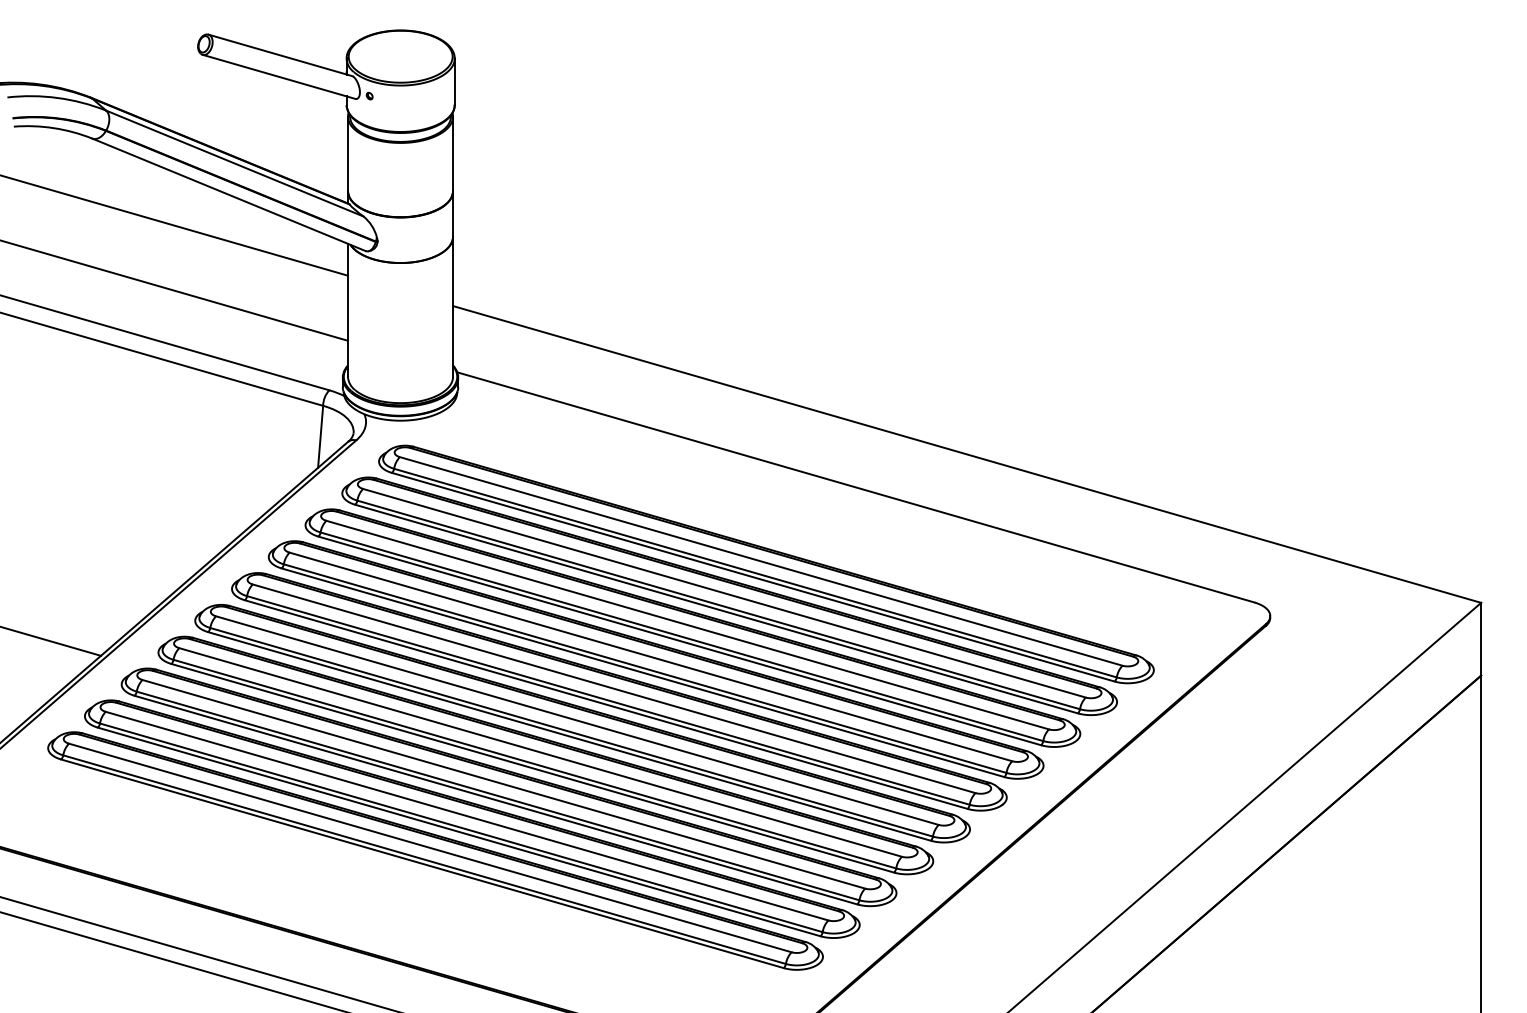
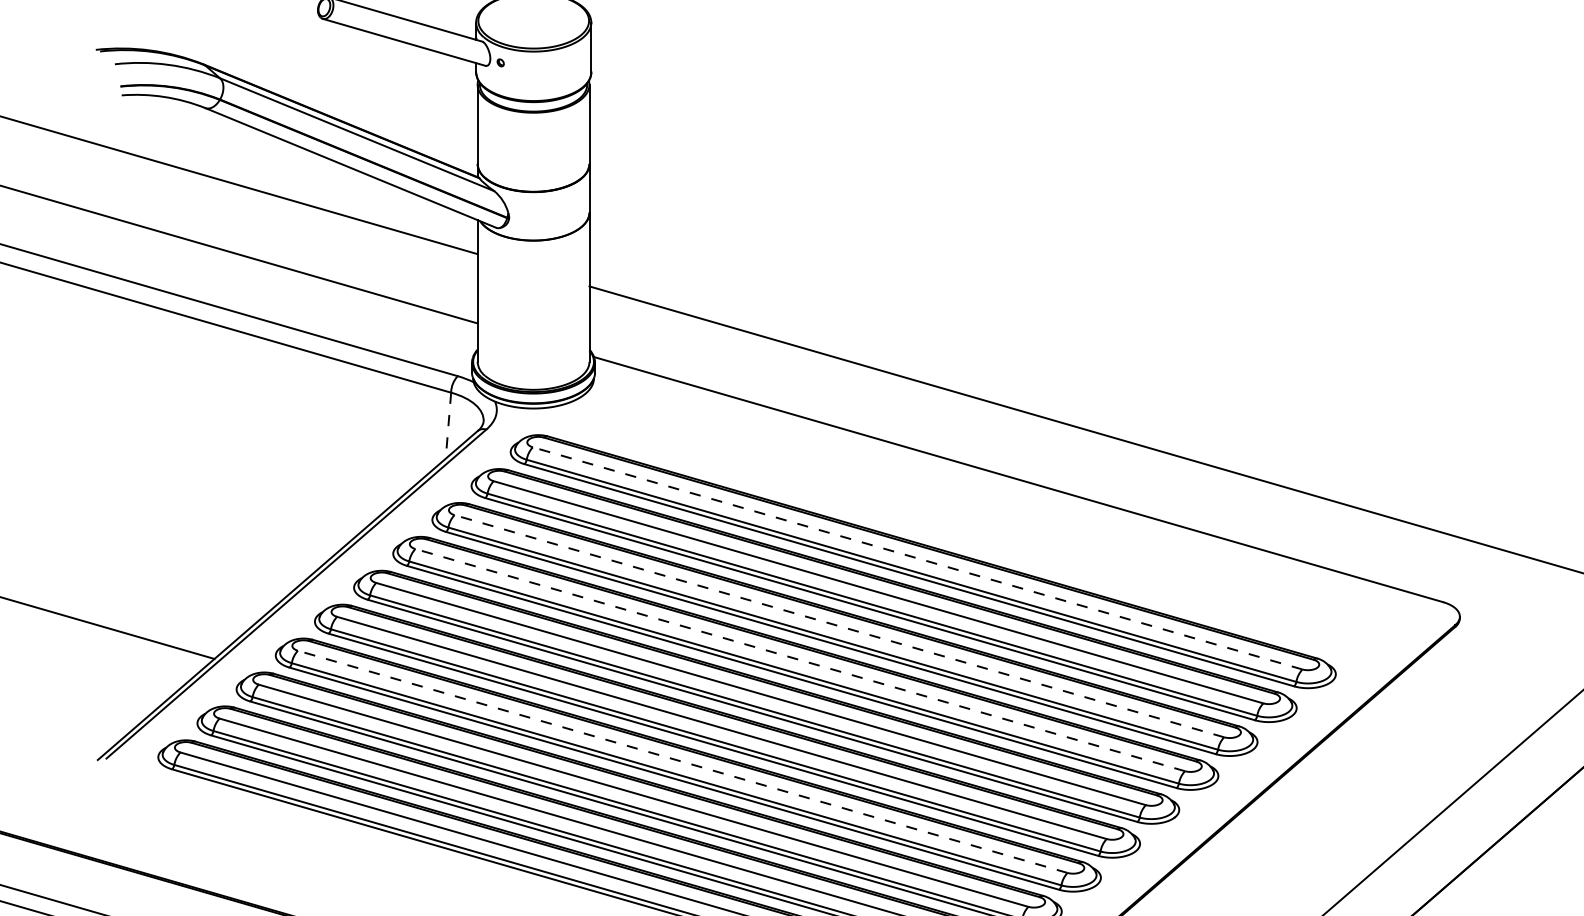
line: (320, 437) -> (448, 426), solid -> dashed
line: (760, 561) -> (916, 558), solid -> dashed
line: (687, 624) -> (839, 625), solid -> dashed
line: (650, 656) -> (799, 659), solid -> dashed
line: (540, 752) -> (682, 761), solid -> dashed

